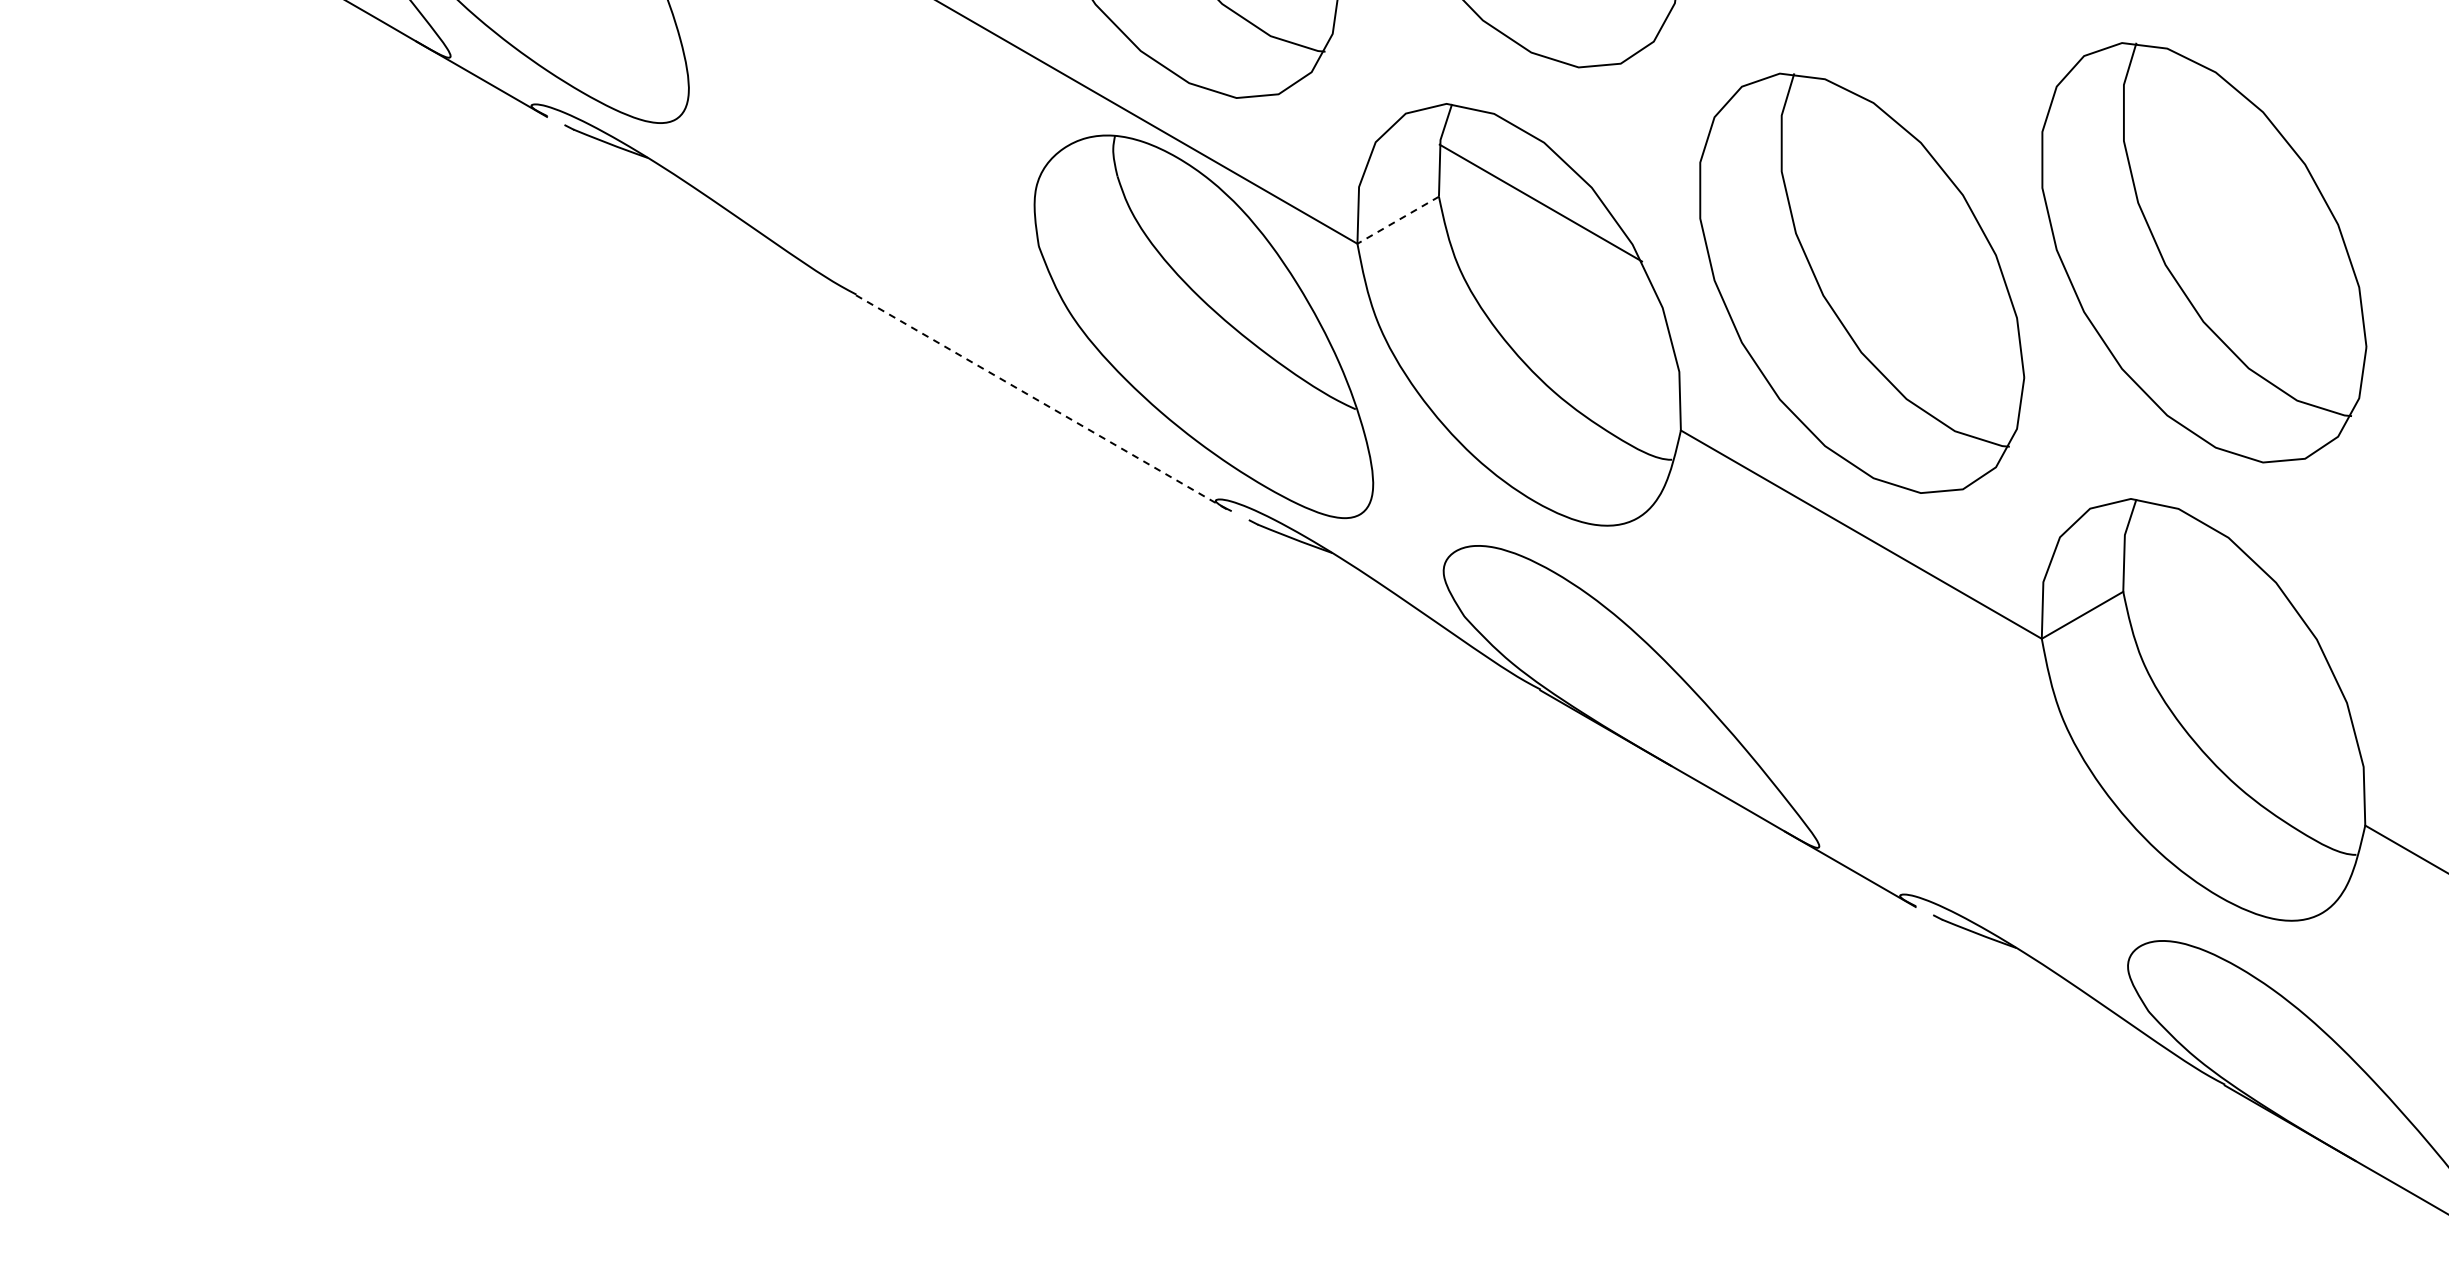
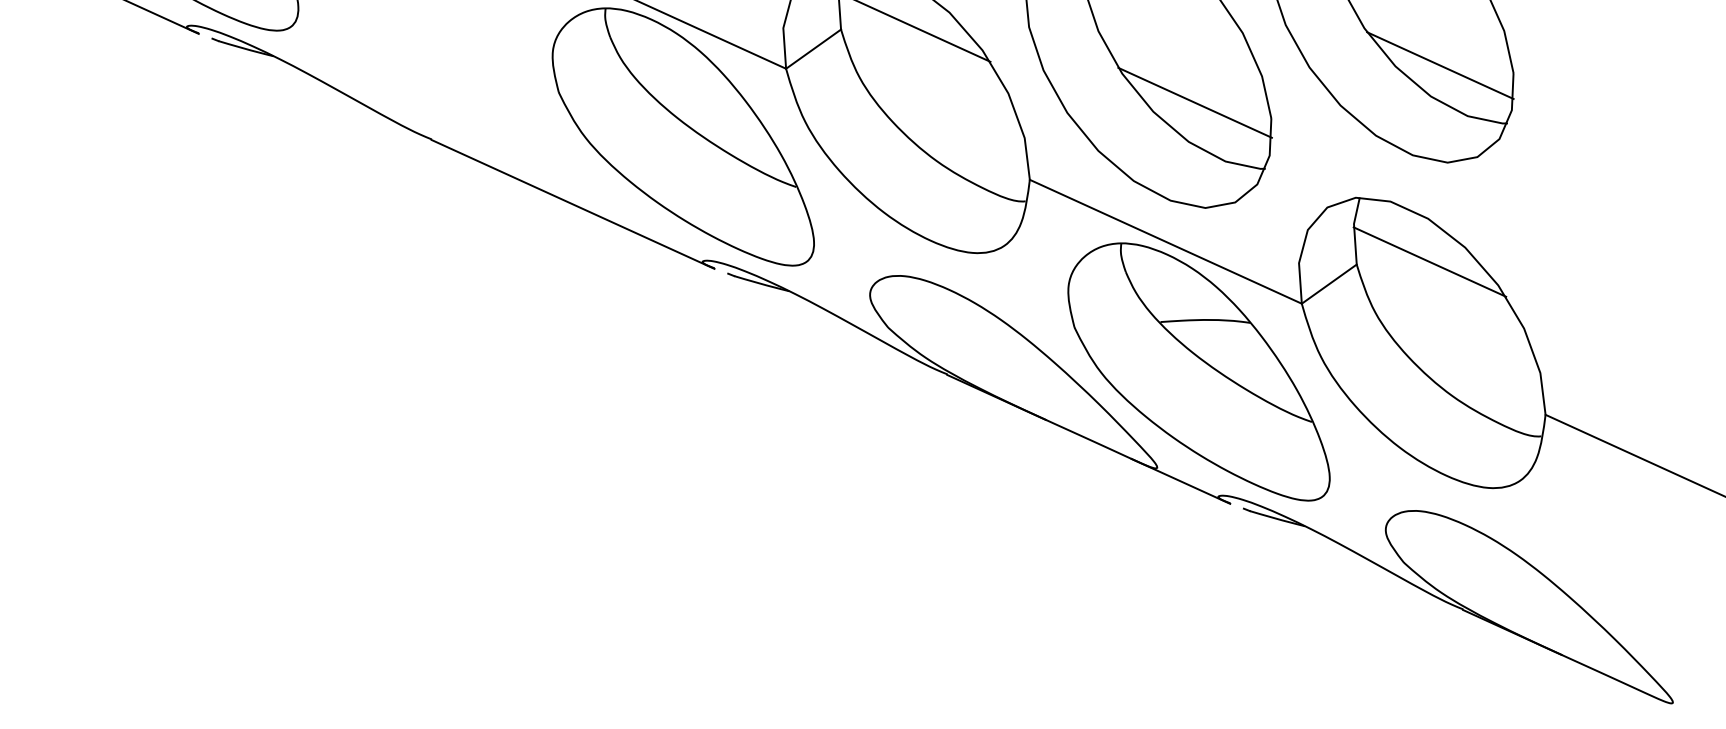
line: (1397, 220) -> (813, 49), dashed -> solid
line: (2265, 326) -> (1440, 65), added
line: (1920, 345) -> (1195, 102), added
line: (1043, 403) -> (572, 204), dashed -> solid
line: (2225, 597) -> (1430, 261), added
part: (1888, 721) -> (1198, 373), added

